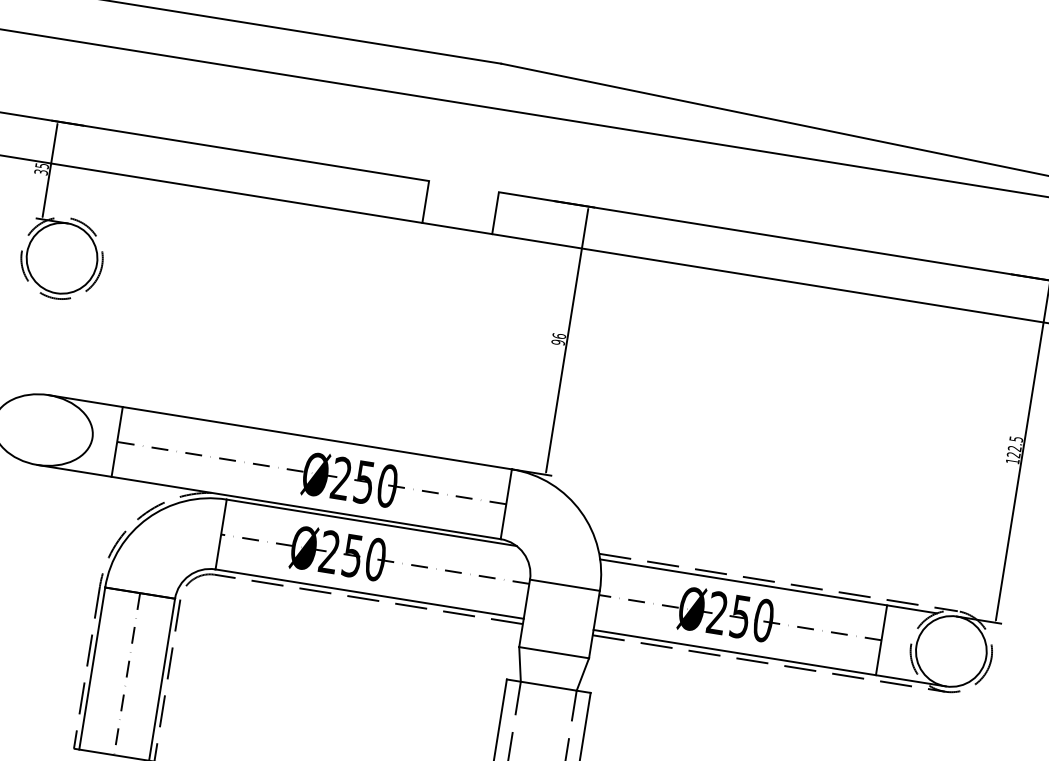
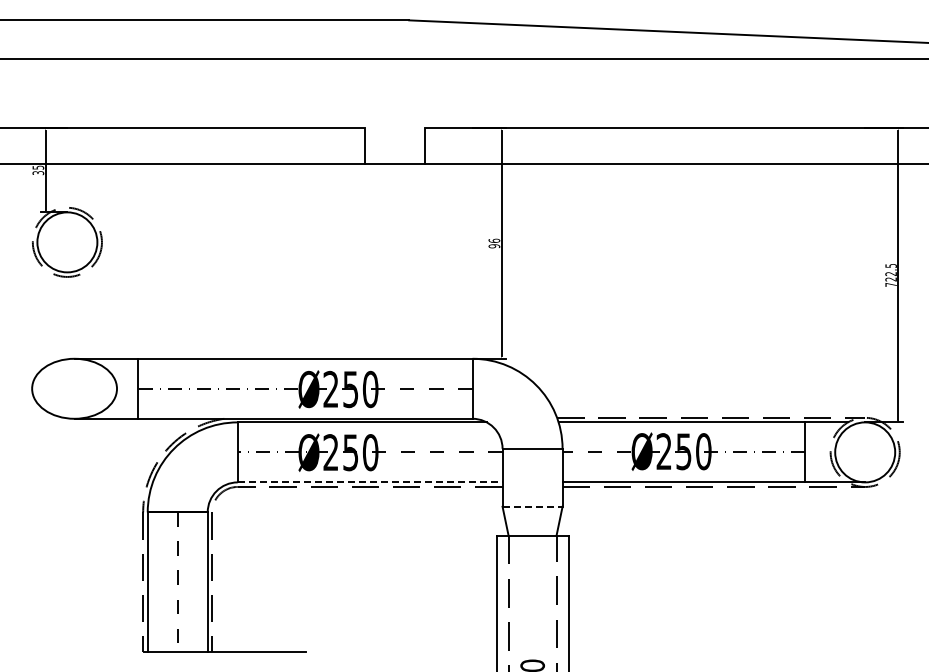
text: (1012, 460) -> (890, 284), 122.5 -> 722.5
line: (370, 594) -> (370, 482), solid -> dashed
line: (555, 652) -> (533, 506), solid -> dashed

